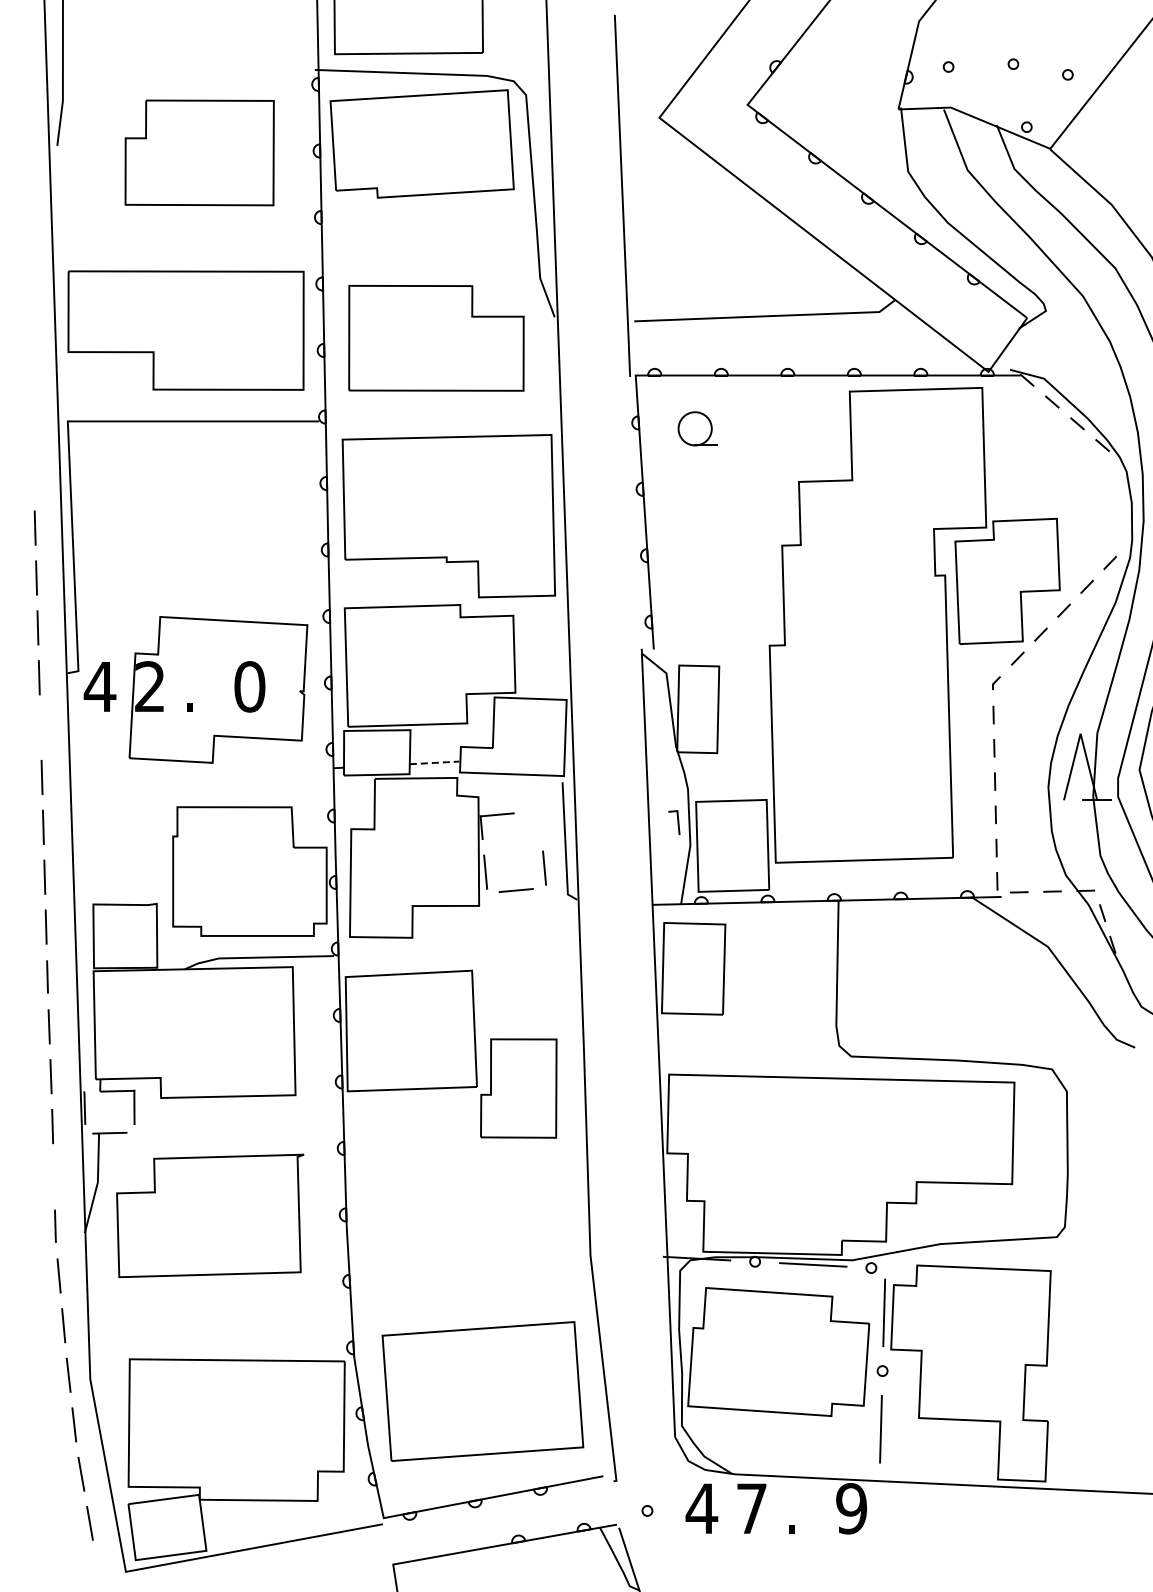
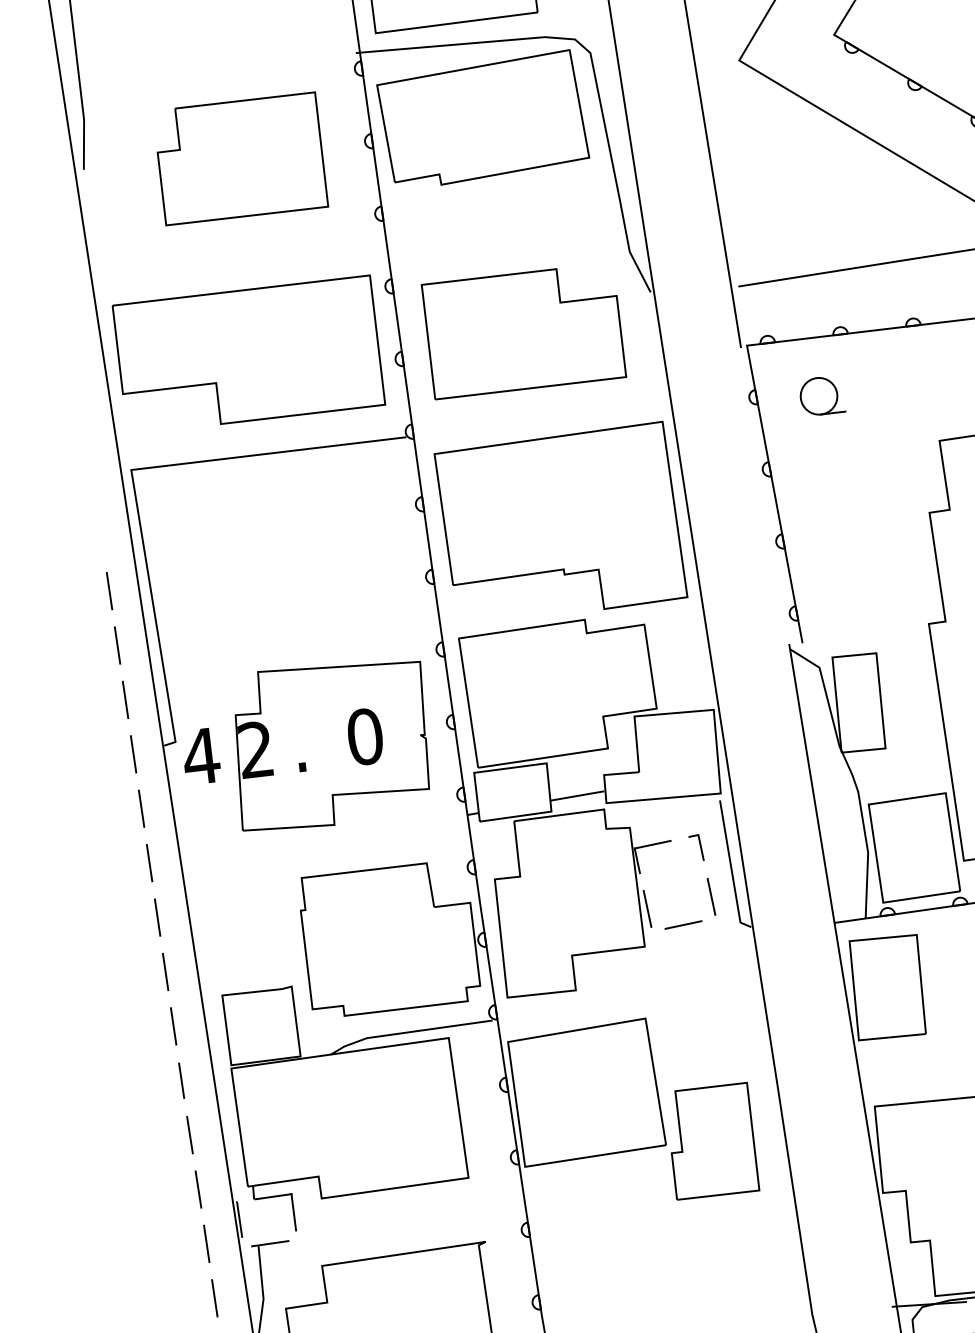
line: (40, 727) -> (141, 808), added
line: (434, 762) -> (577, 795), dashed -> solid
line: (677, 822) -> (699, 847), moved
line: (53, 1176) -> (214, 1298), added

